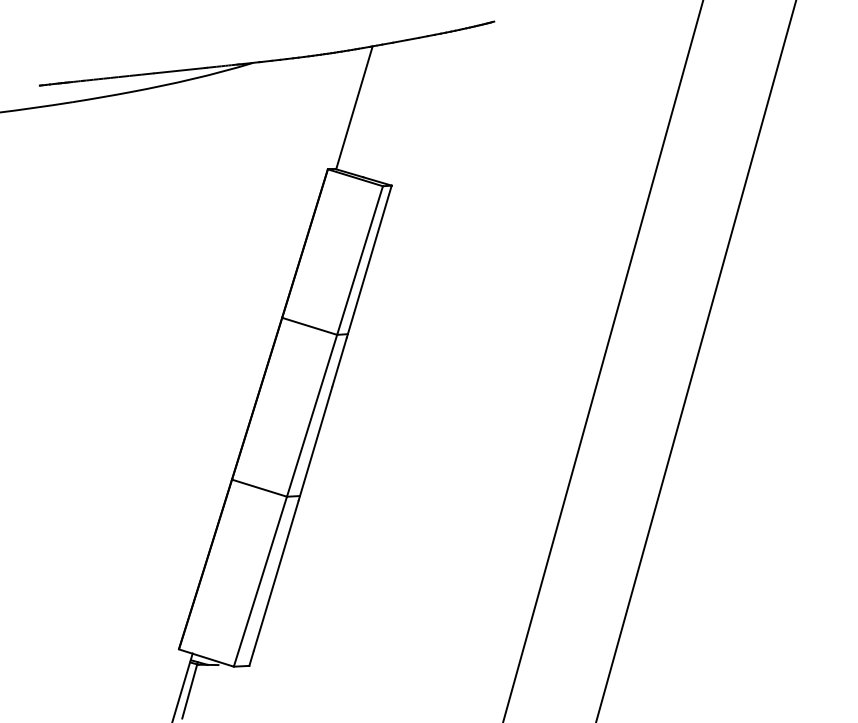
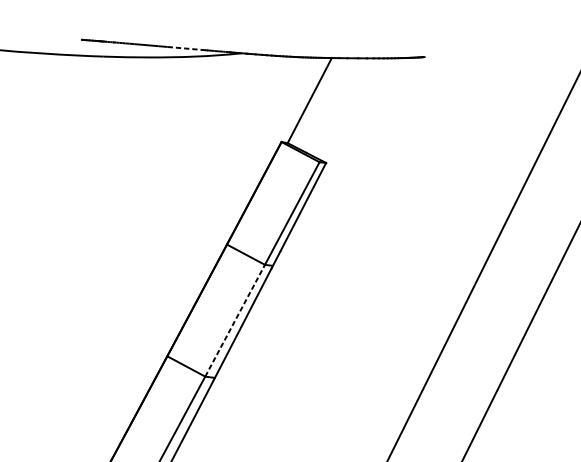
line: (180, 70) -> (187, 48), solid -> dashed
line: (312, 415) -> (235, 320), solid -> dashed

